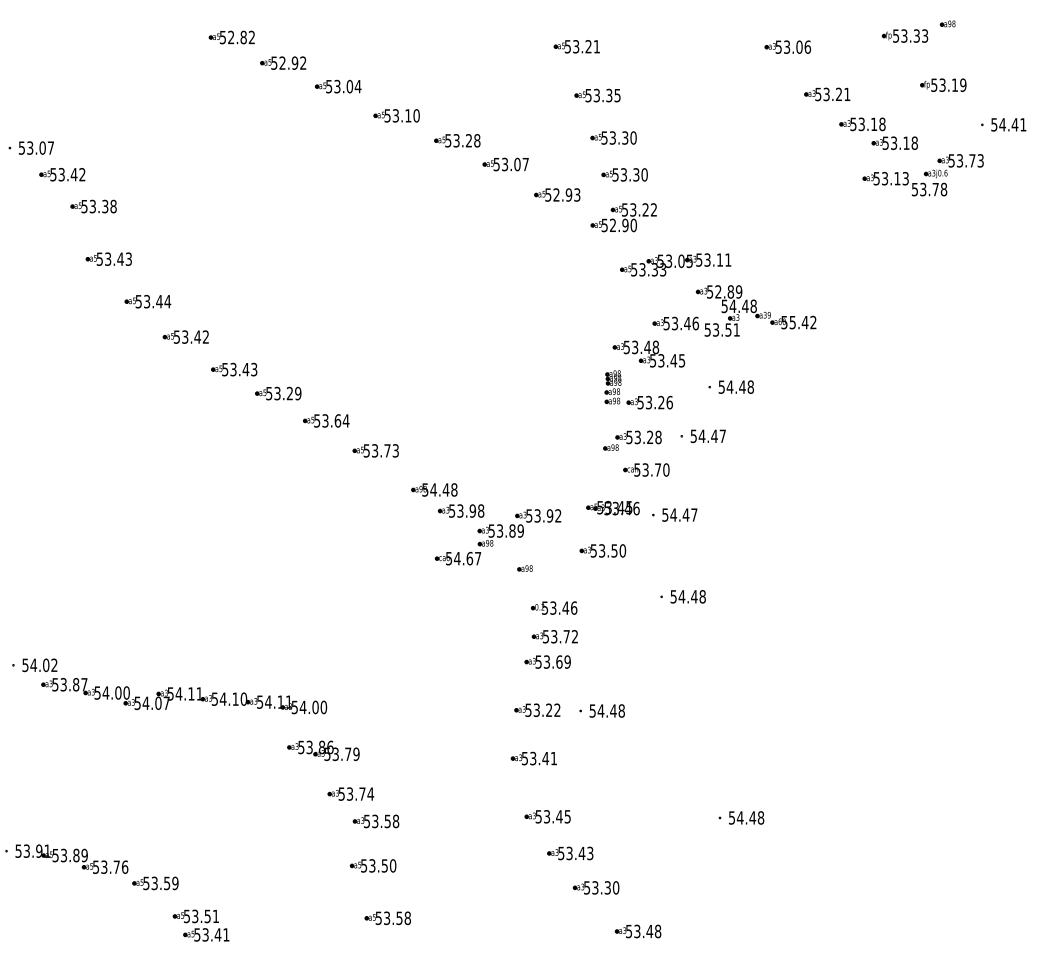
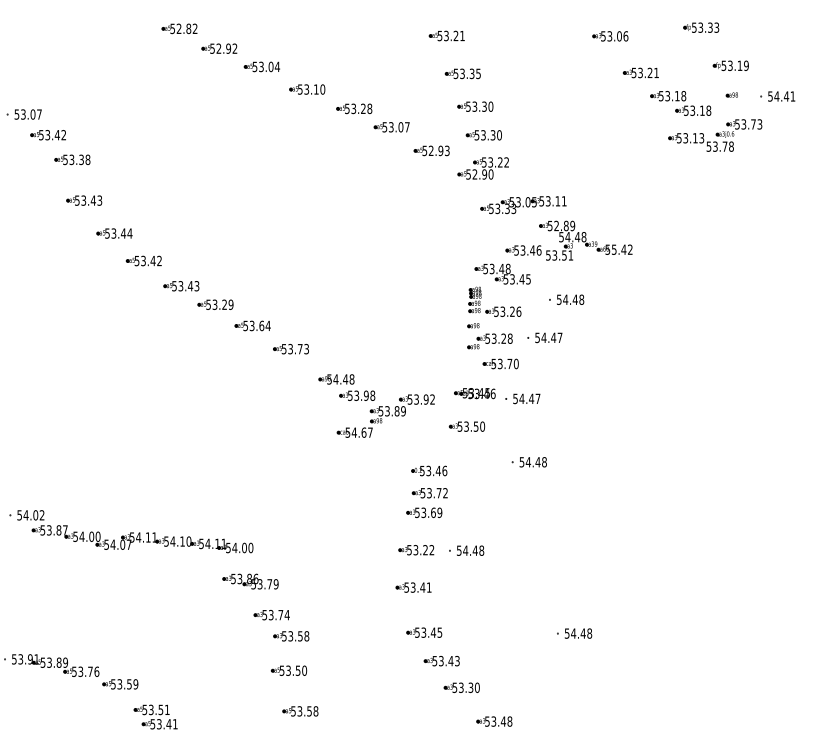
part: (947, 23) -> (731, 94), moved
part: (524, 568) -> (473, 325), moved

